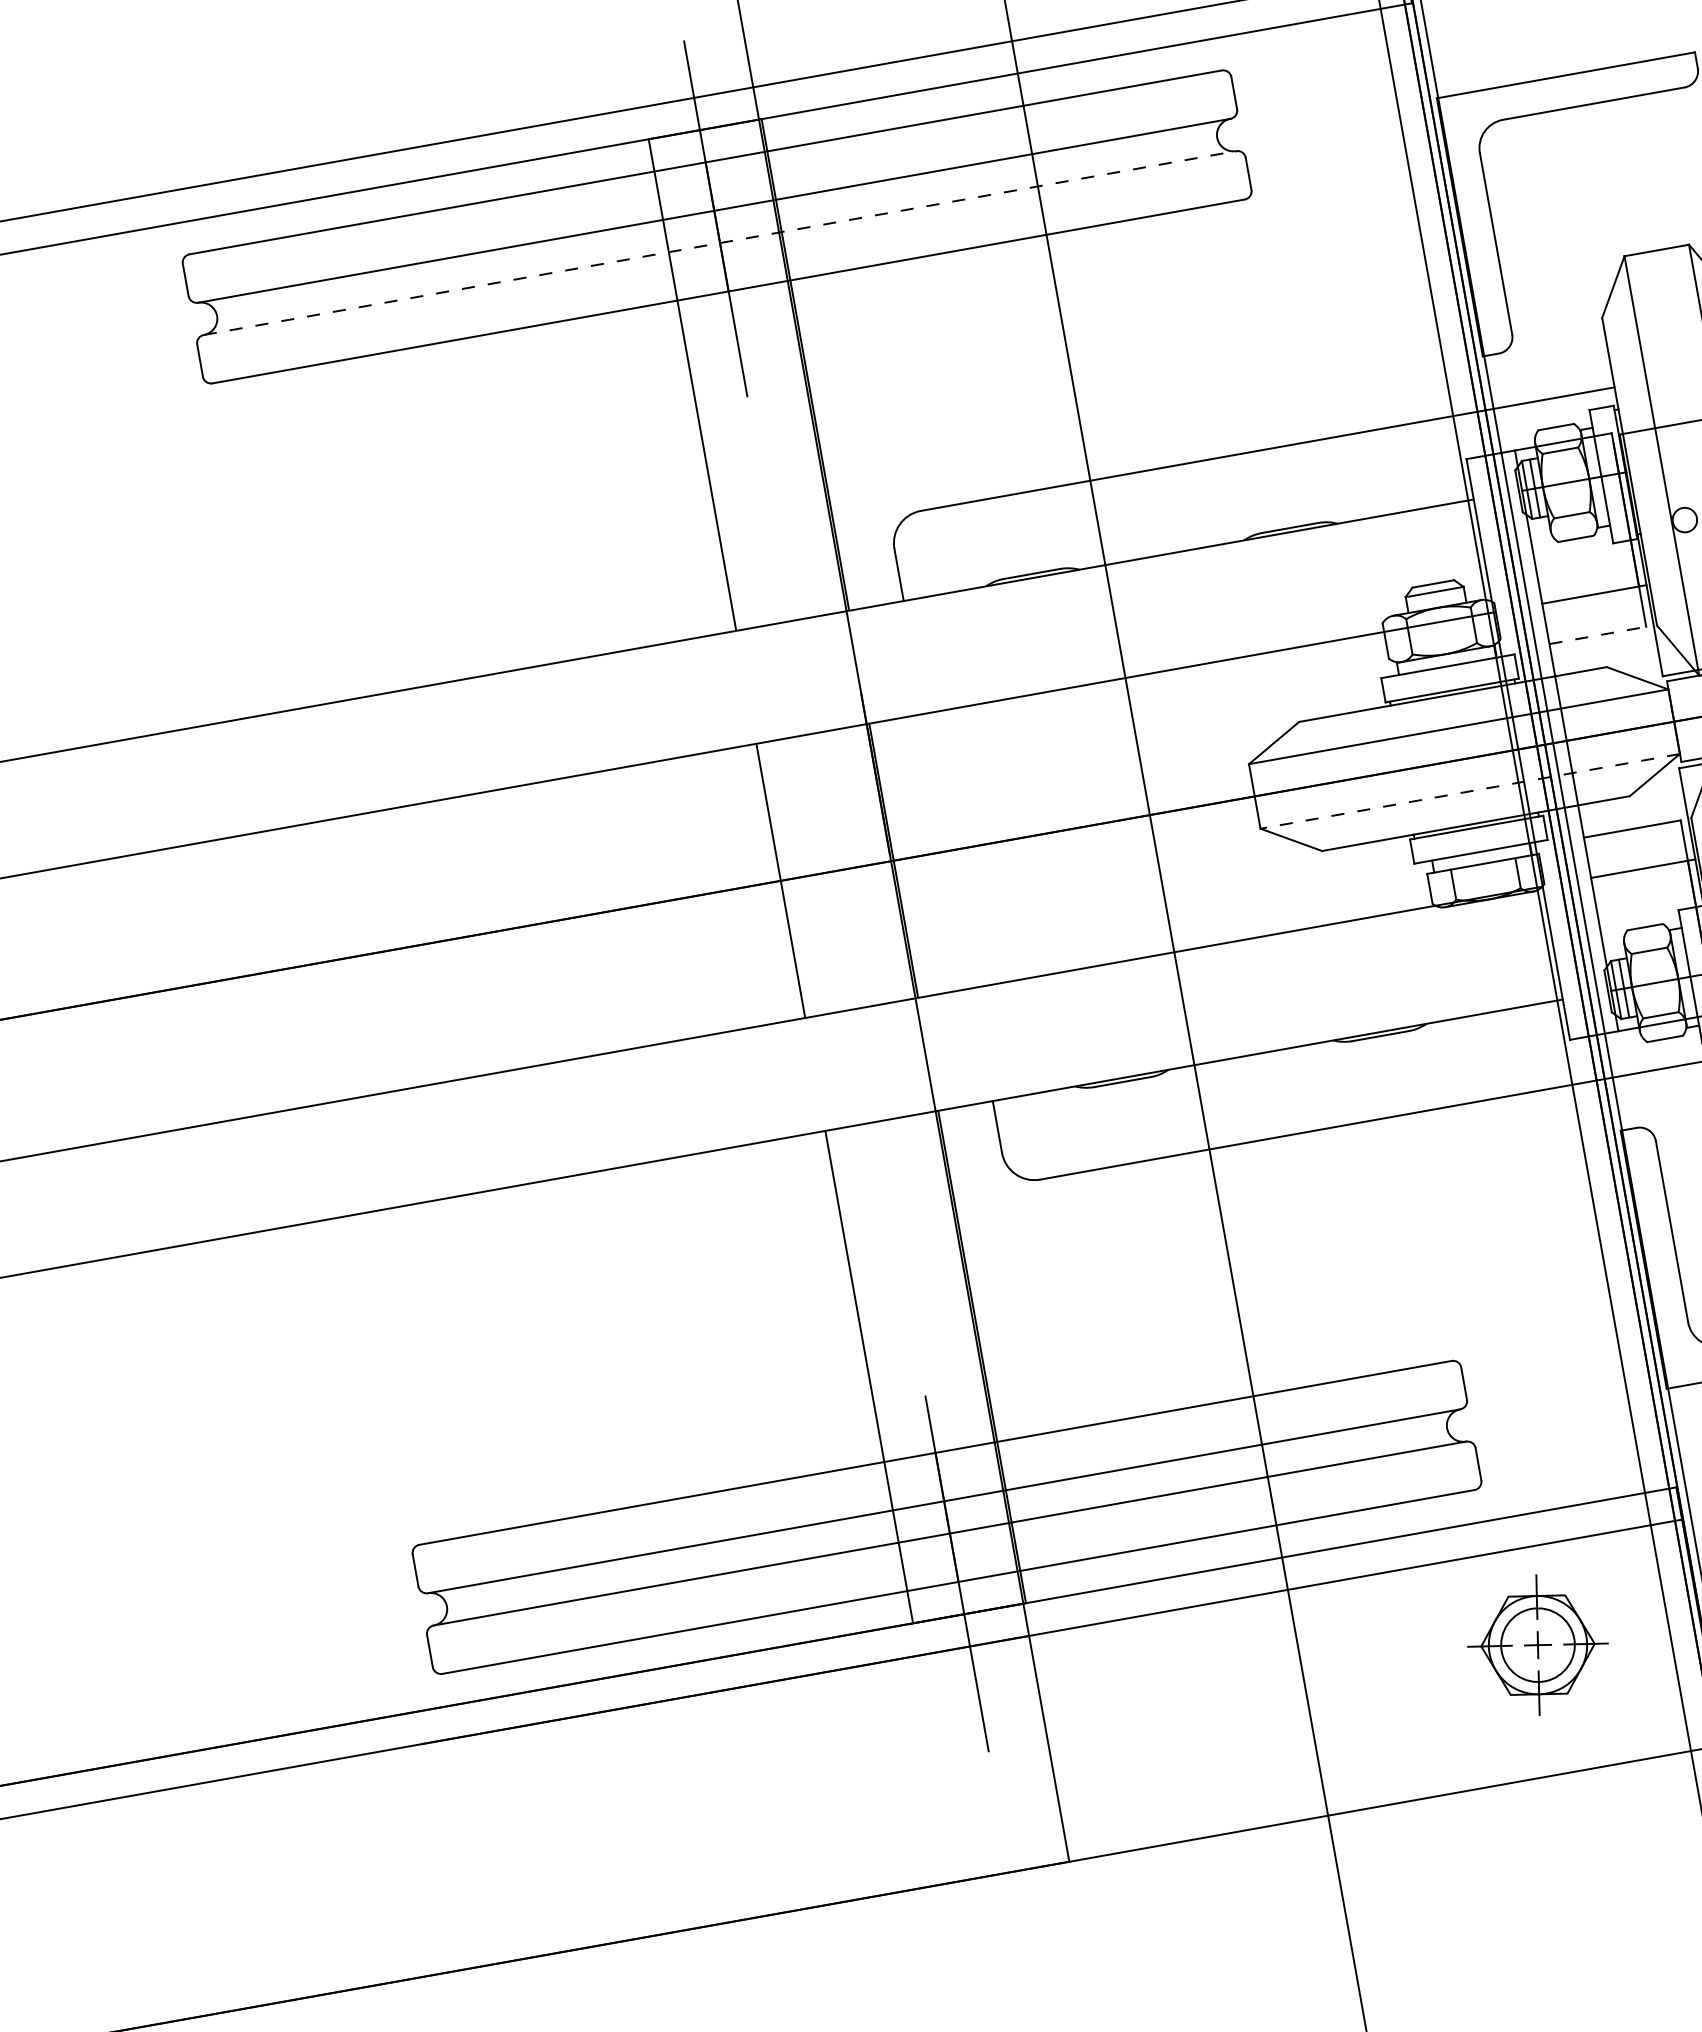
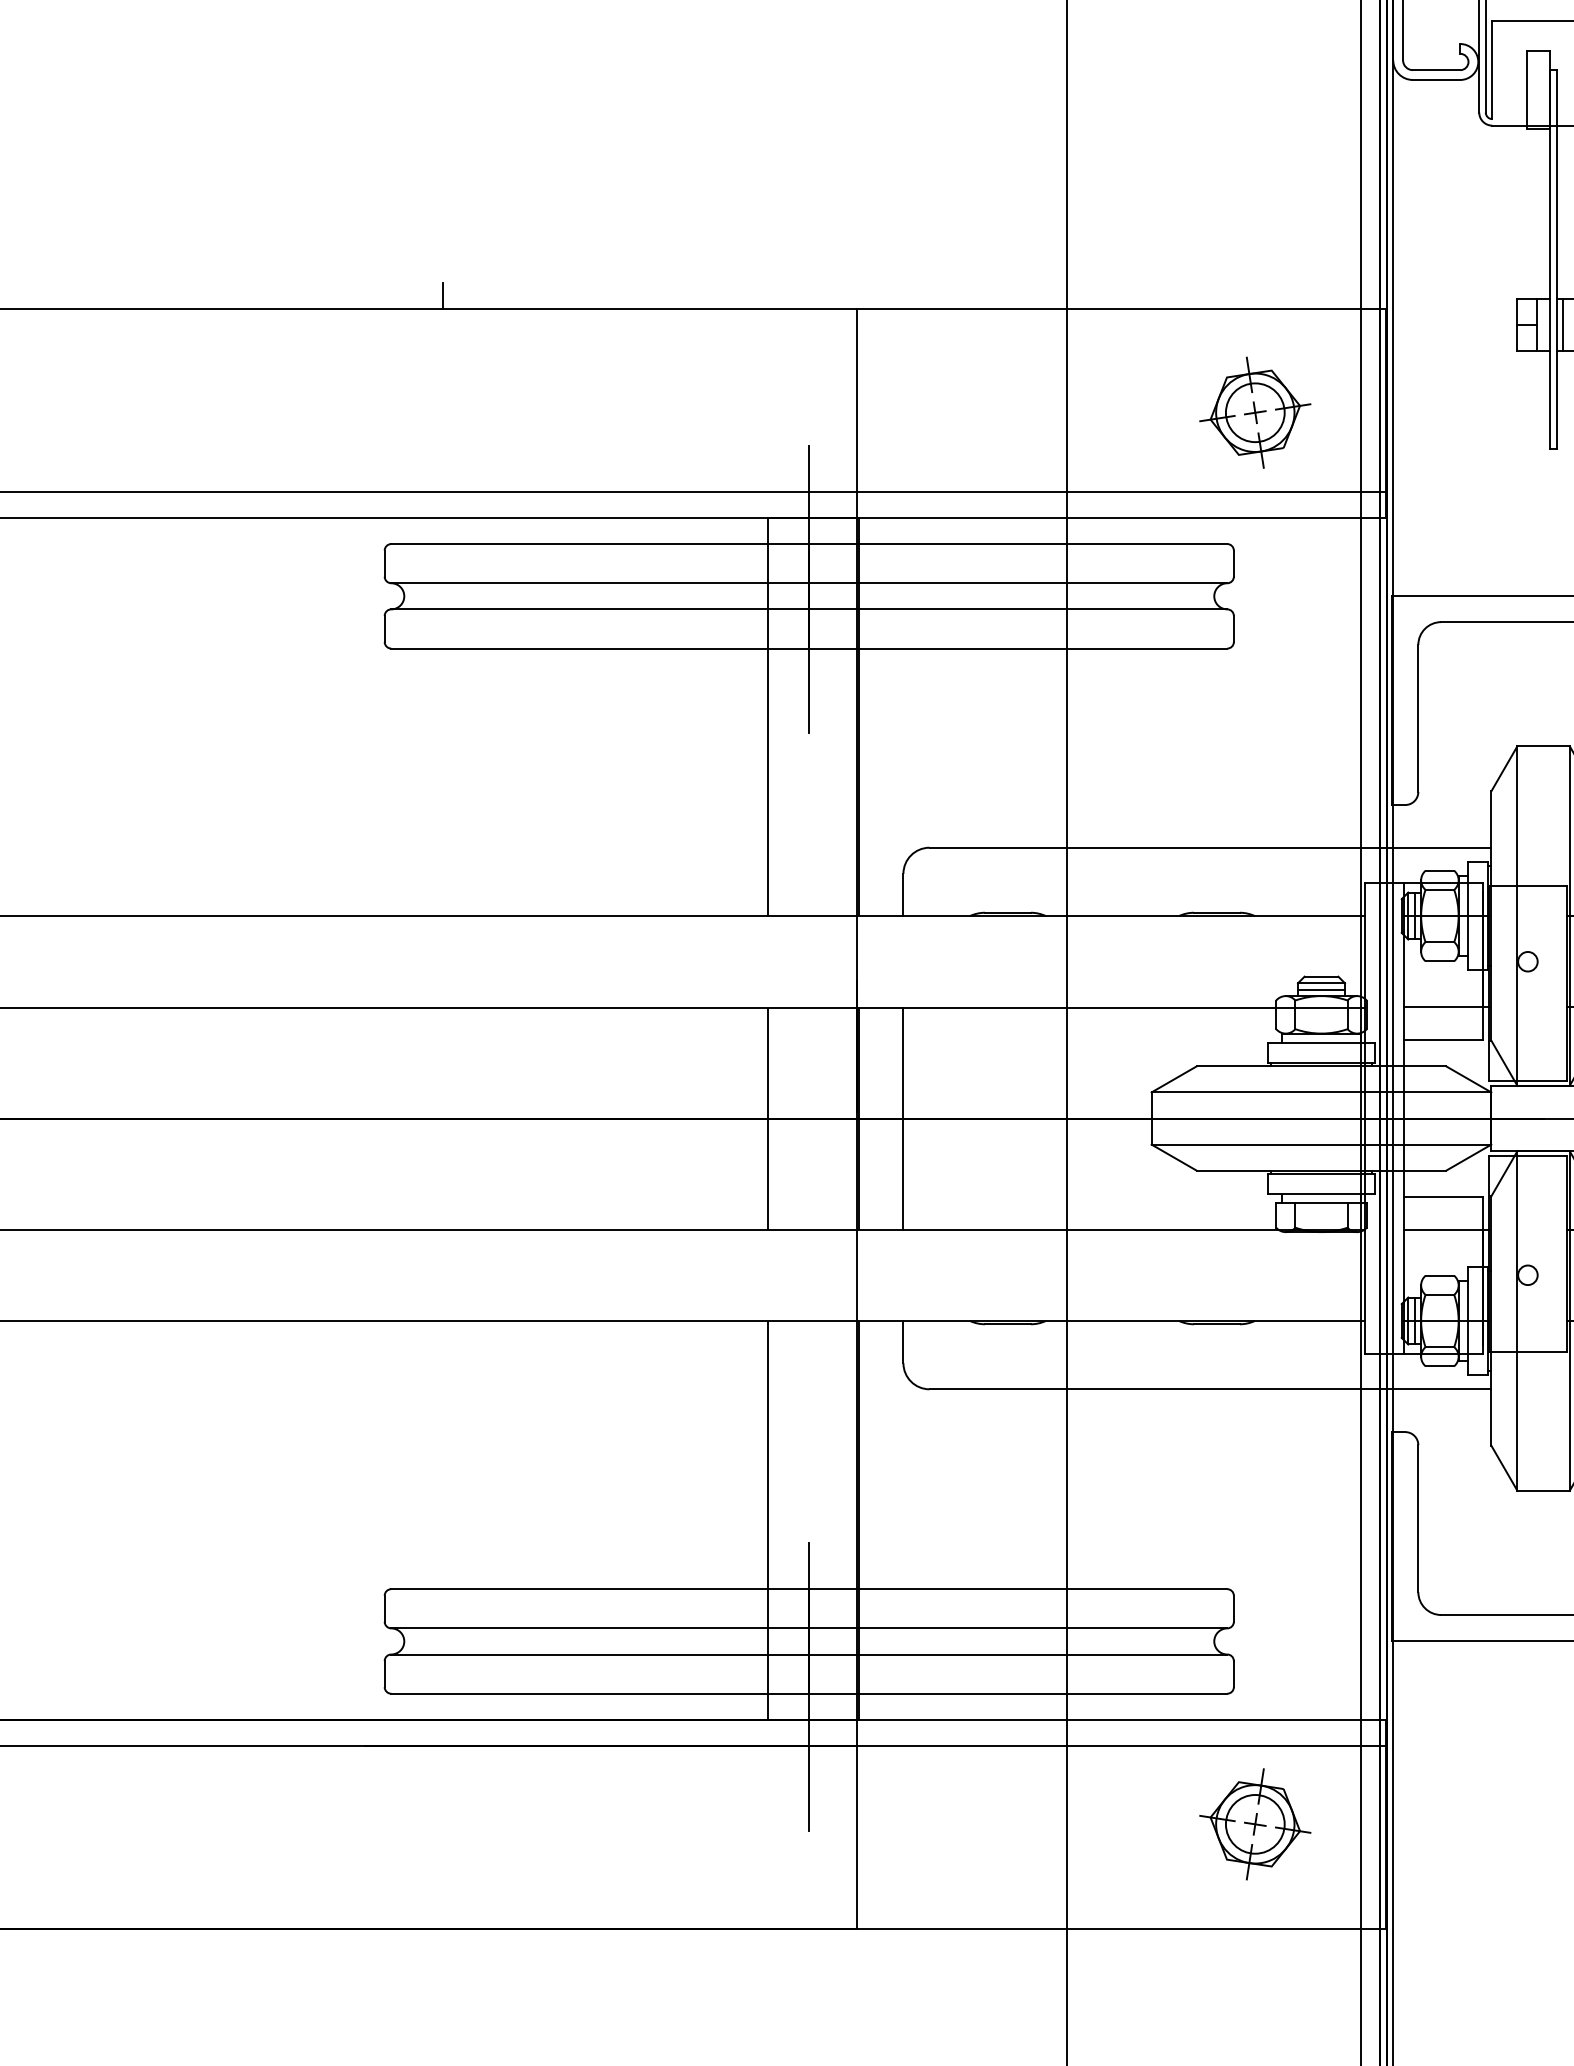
line: (720, 243) -> (809, 609), dashed -> solid
line: (1436, 599) -> (1321, 989), added
line: (1597, 635) -> (1443, 1040), dashed -> solid
line: (1470, 791) -> (1321, 1144), dashed -> solid
line: (948, 850) -> (903, 1118), added

